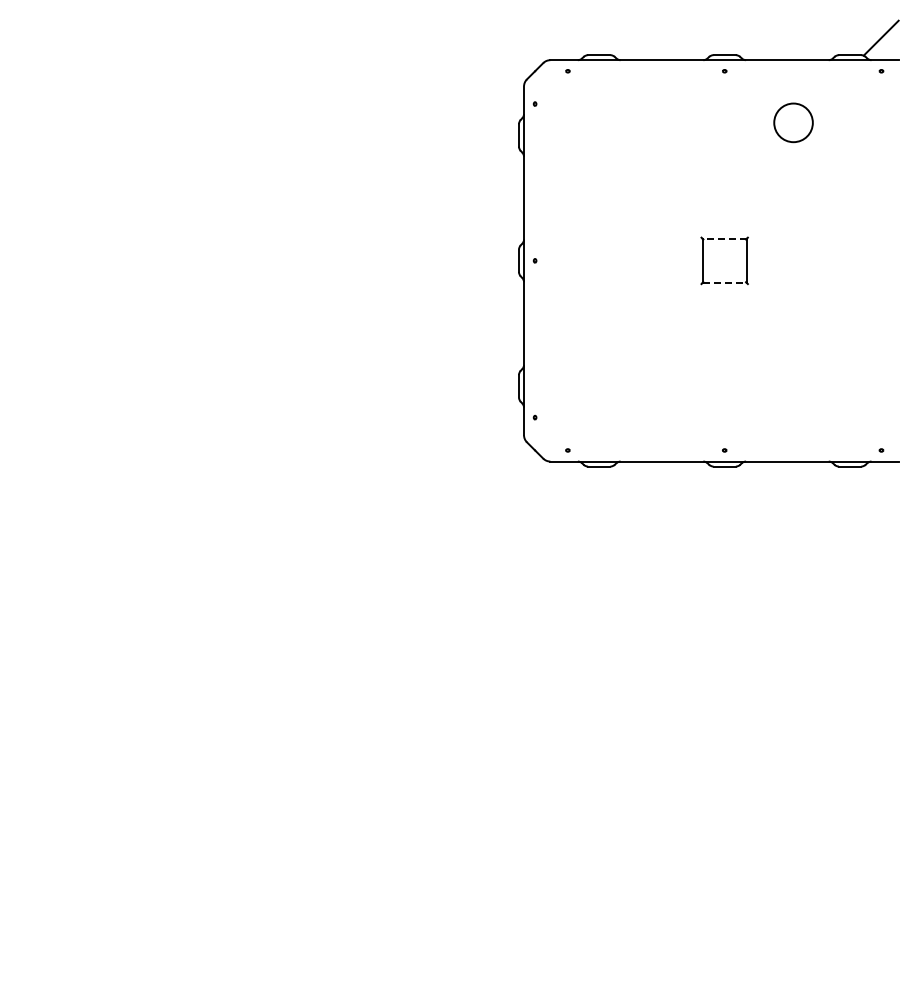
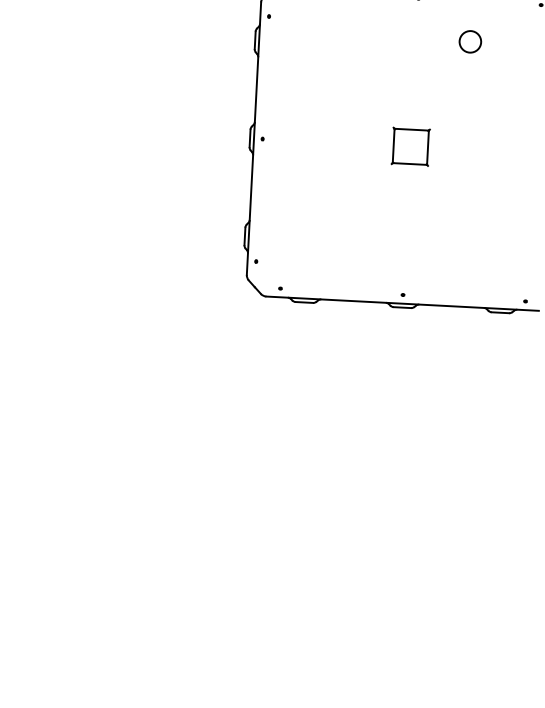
circle: (793, 122) -> (470, 41), size x0.71
line: (724, 238) -> (411, 129), dashed -> solid
line: (724, 282) -> (409, 163), dashed -> solid

